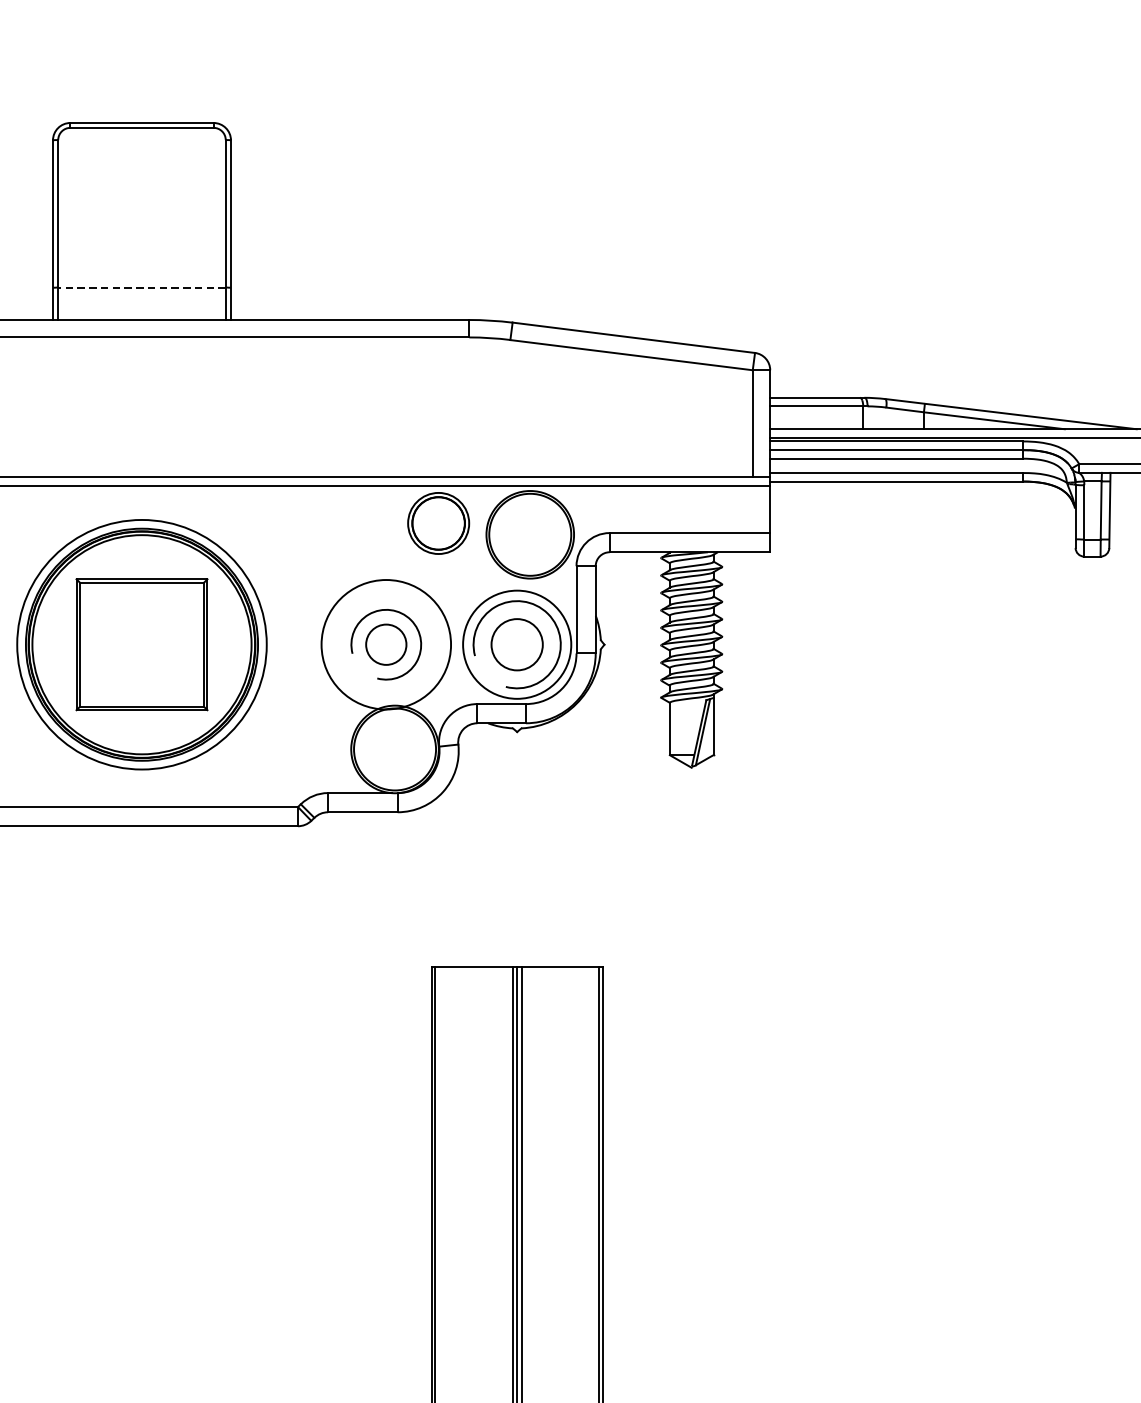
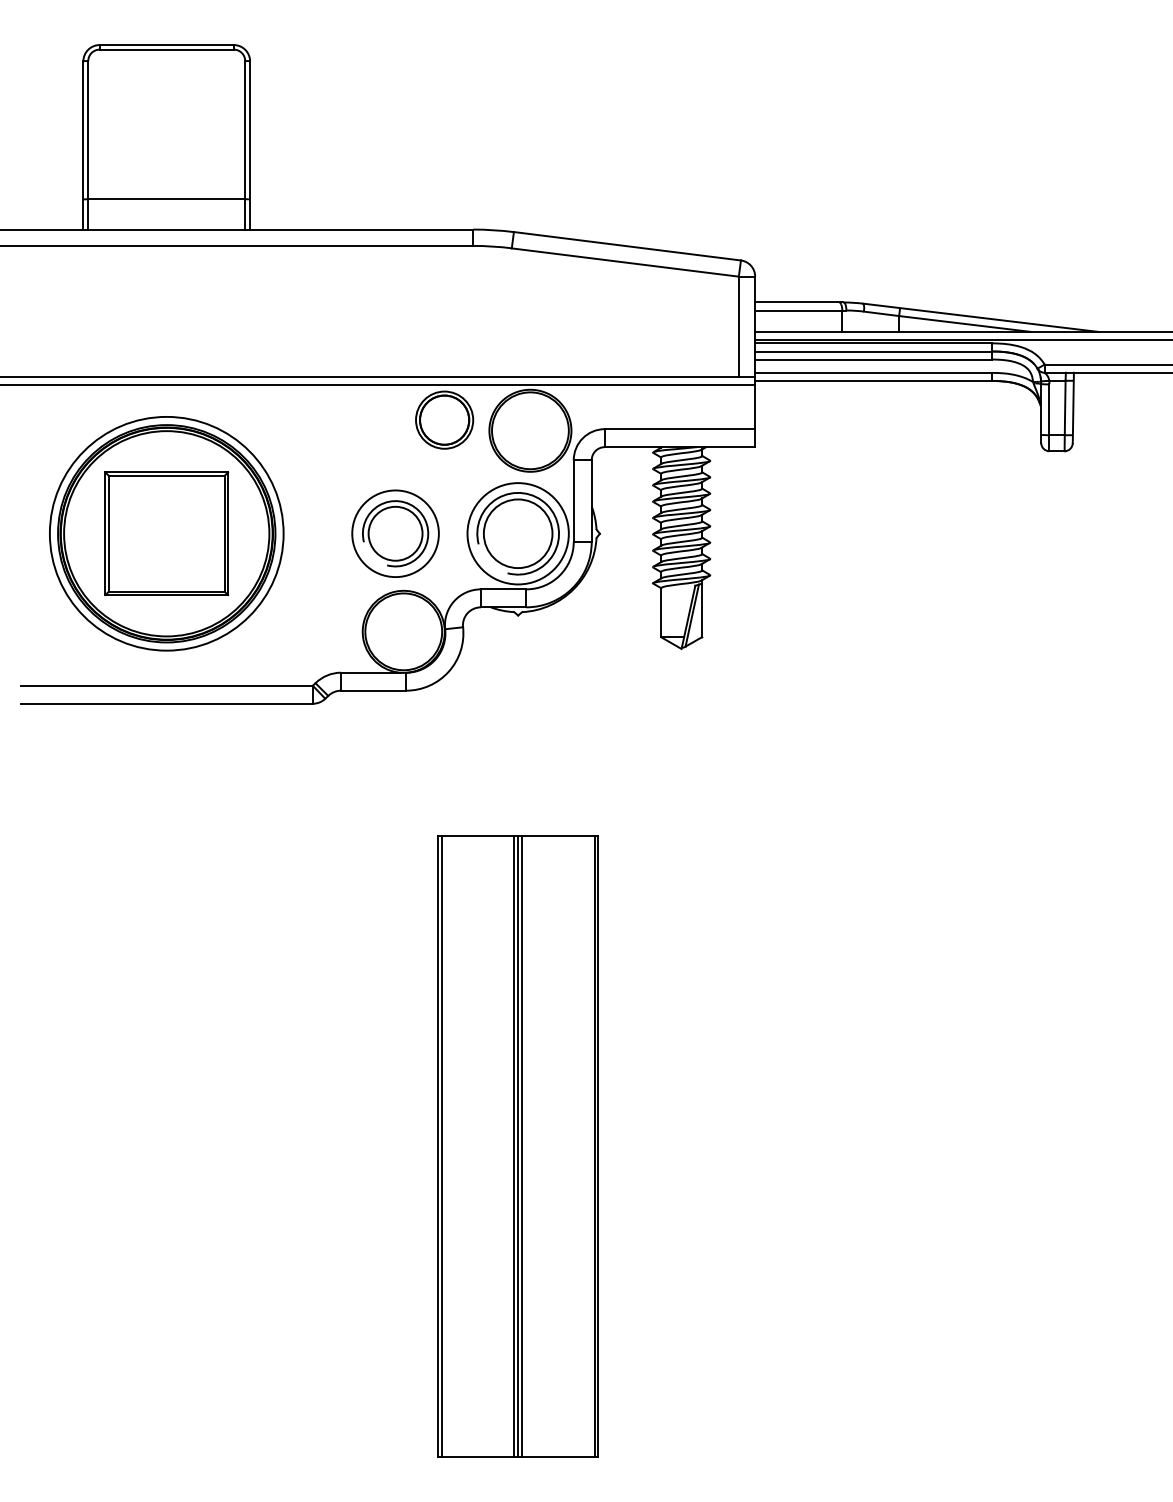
line: (141, 287) -> (166, 199), dashed -> solid
circle: (386, 644) -> (395, 533), size x0.71
circle: (386, 644) -> (395, 533), size x1.43
circle: (516, 644) -> (517, 533), size x1.43

